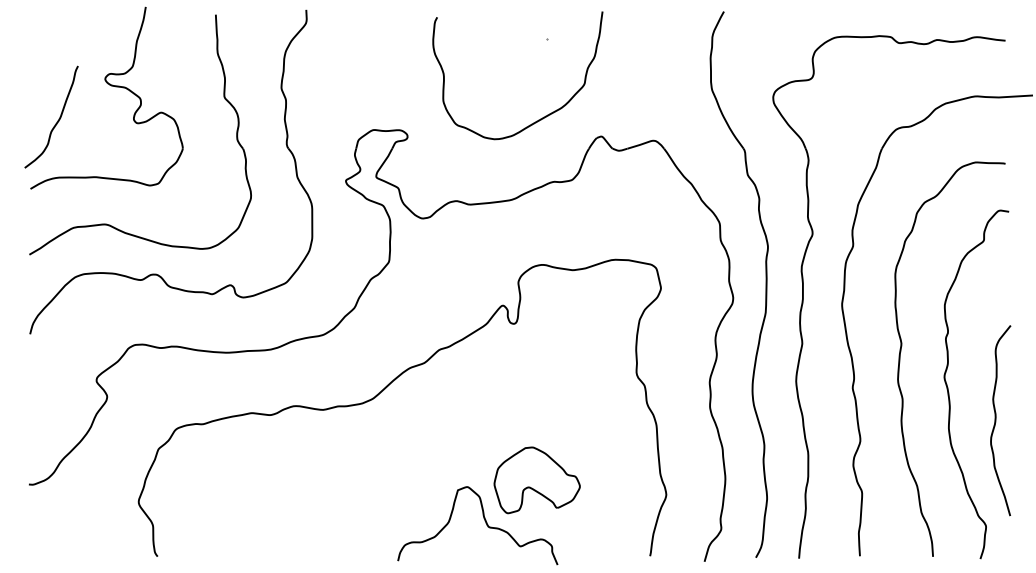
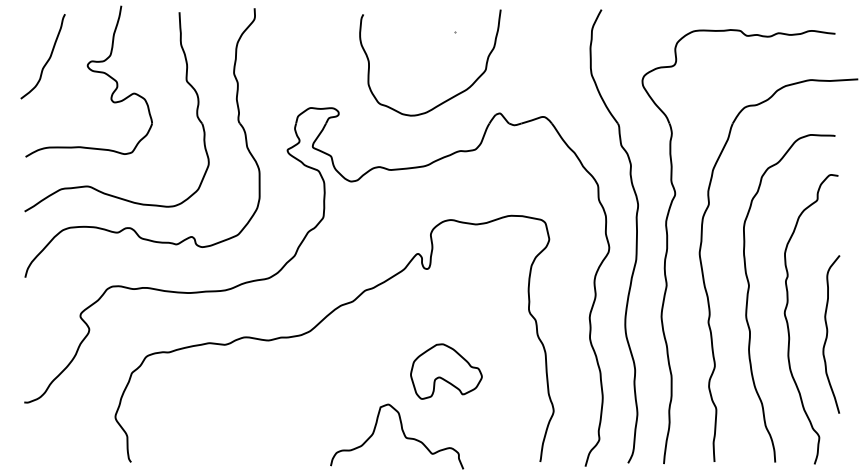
curve: (57, 120) -> (48, 59), moved
curve: (996, 420) -> (827, 334), moved
part: (536, 480) -> (445, 371), moved

